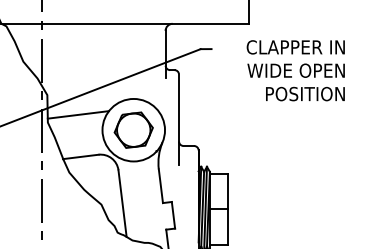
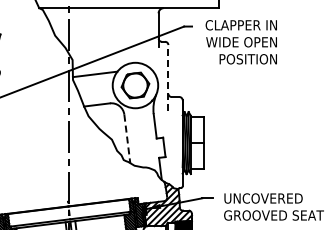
text: (294, 71) -> (240, 42), moved
line: (179, 119) -> (168, 77), solid -> dashed
line: (122, 204) -> (127, 139), solid -> dashed

